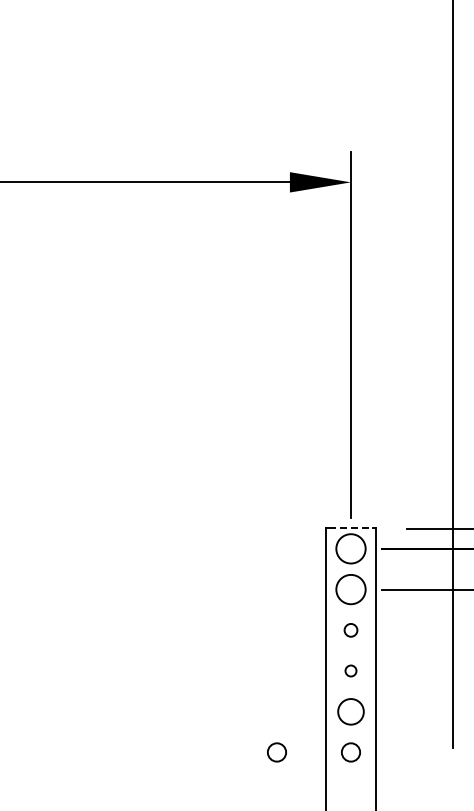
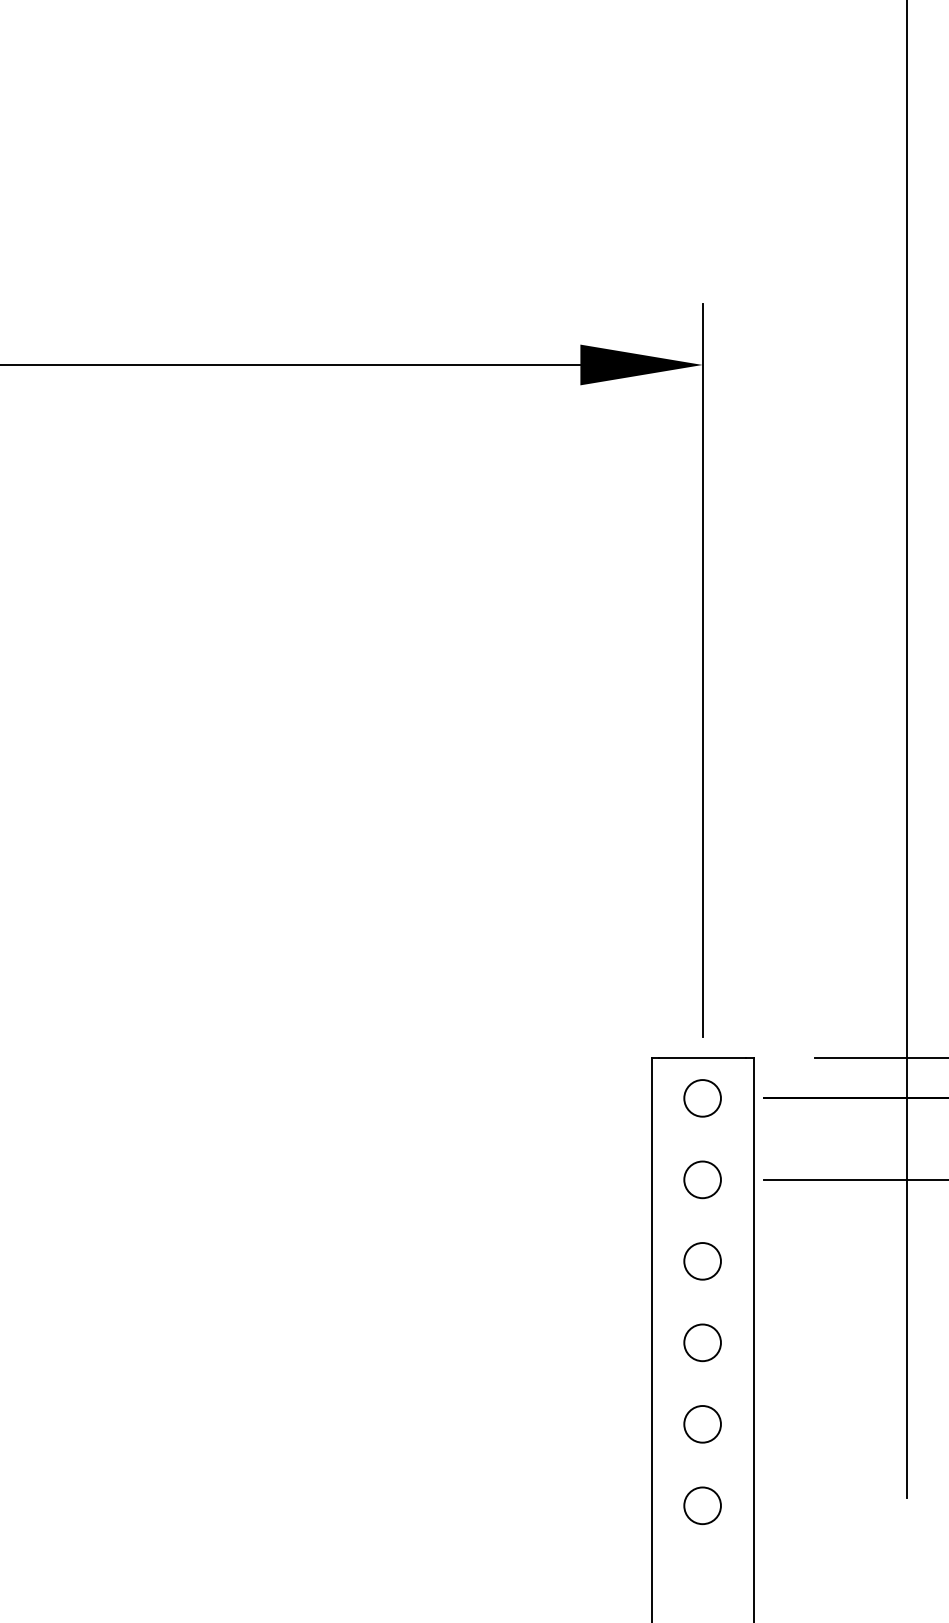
line: (351, 528) -> (703, 1057), dashed -> solid
circle: (350, 548) -> (701, 1097), size x0.62
circle: (350, 589) -> (701, 1179), size x0.62
circle: (350, 630) -> (701, 1261), size x1.43
circle: (350, 670) -> (701, 1341), size x1.67
circle: (350, 711) -> (701, 1423), size x0.71
circle: (276, 752) -> (553, 1505), removed

